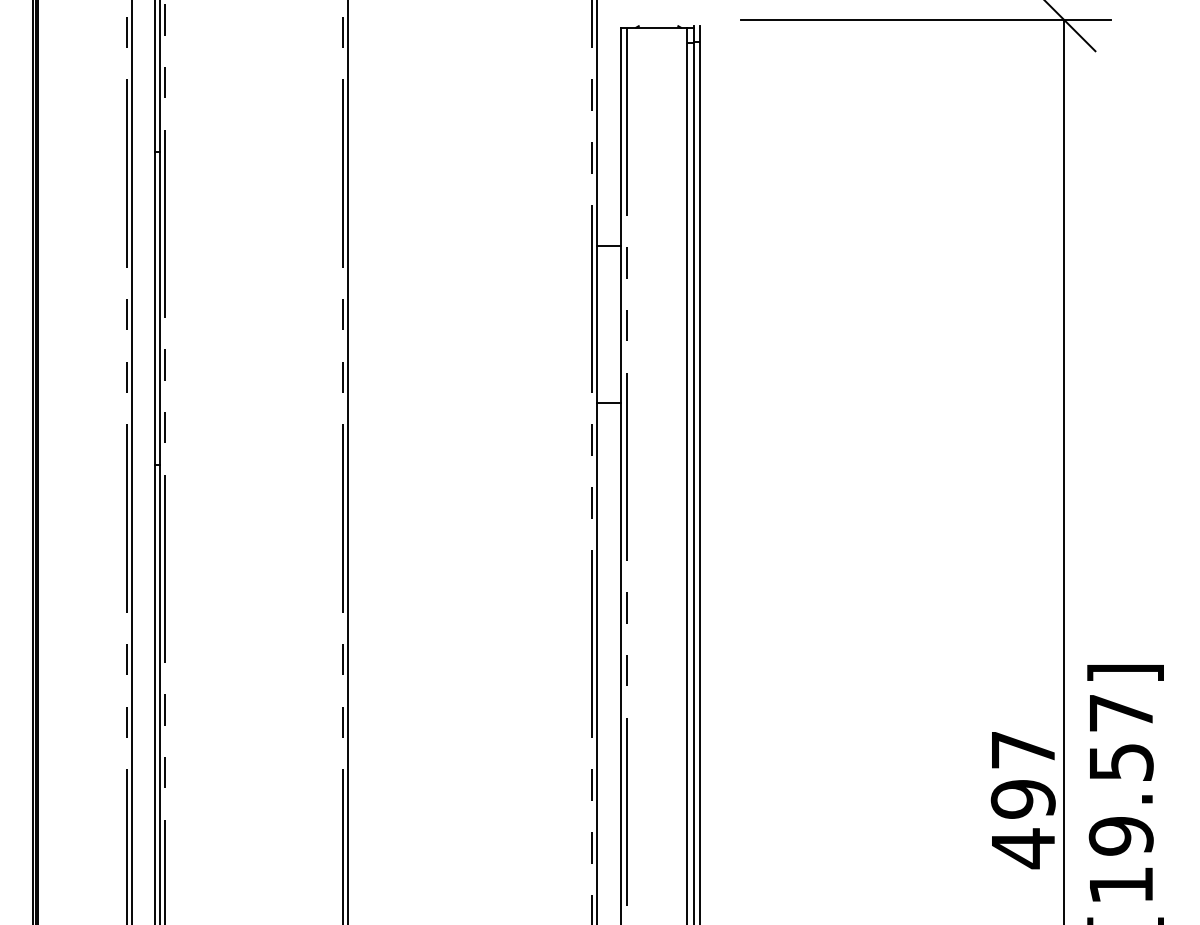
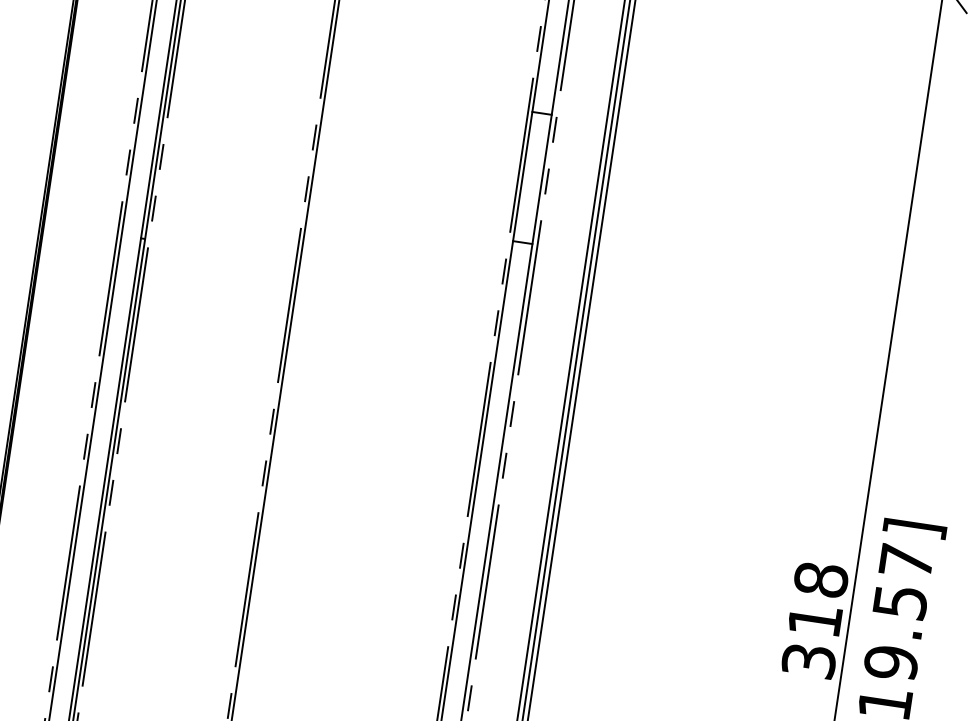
text: (1022, 799) -> (814, 620), 497 -> 318

